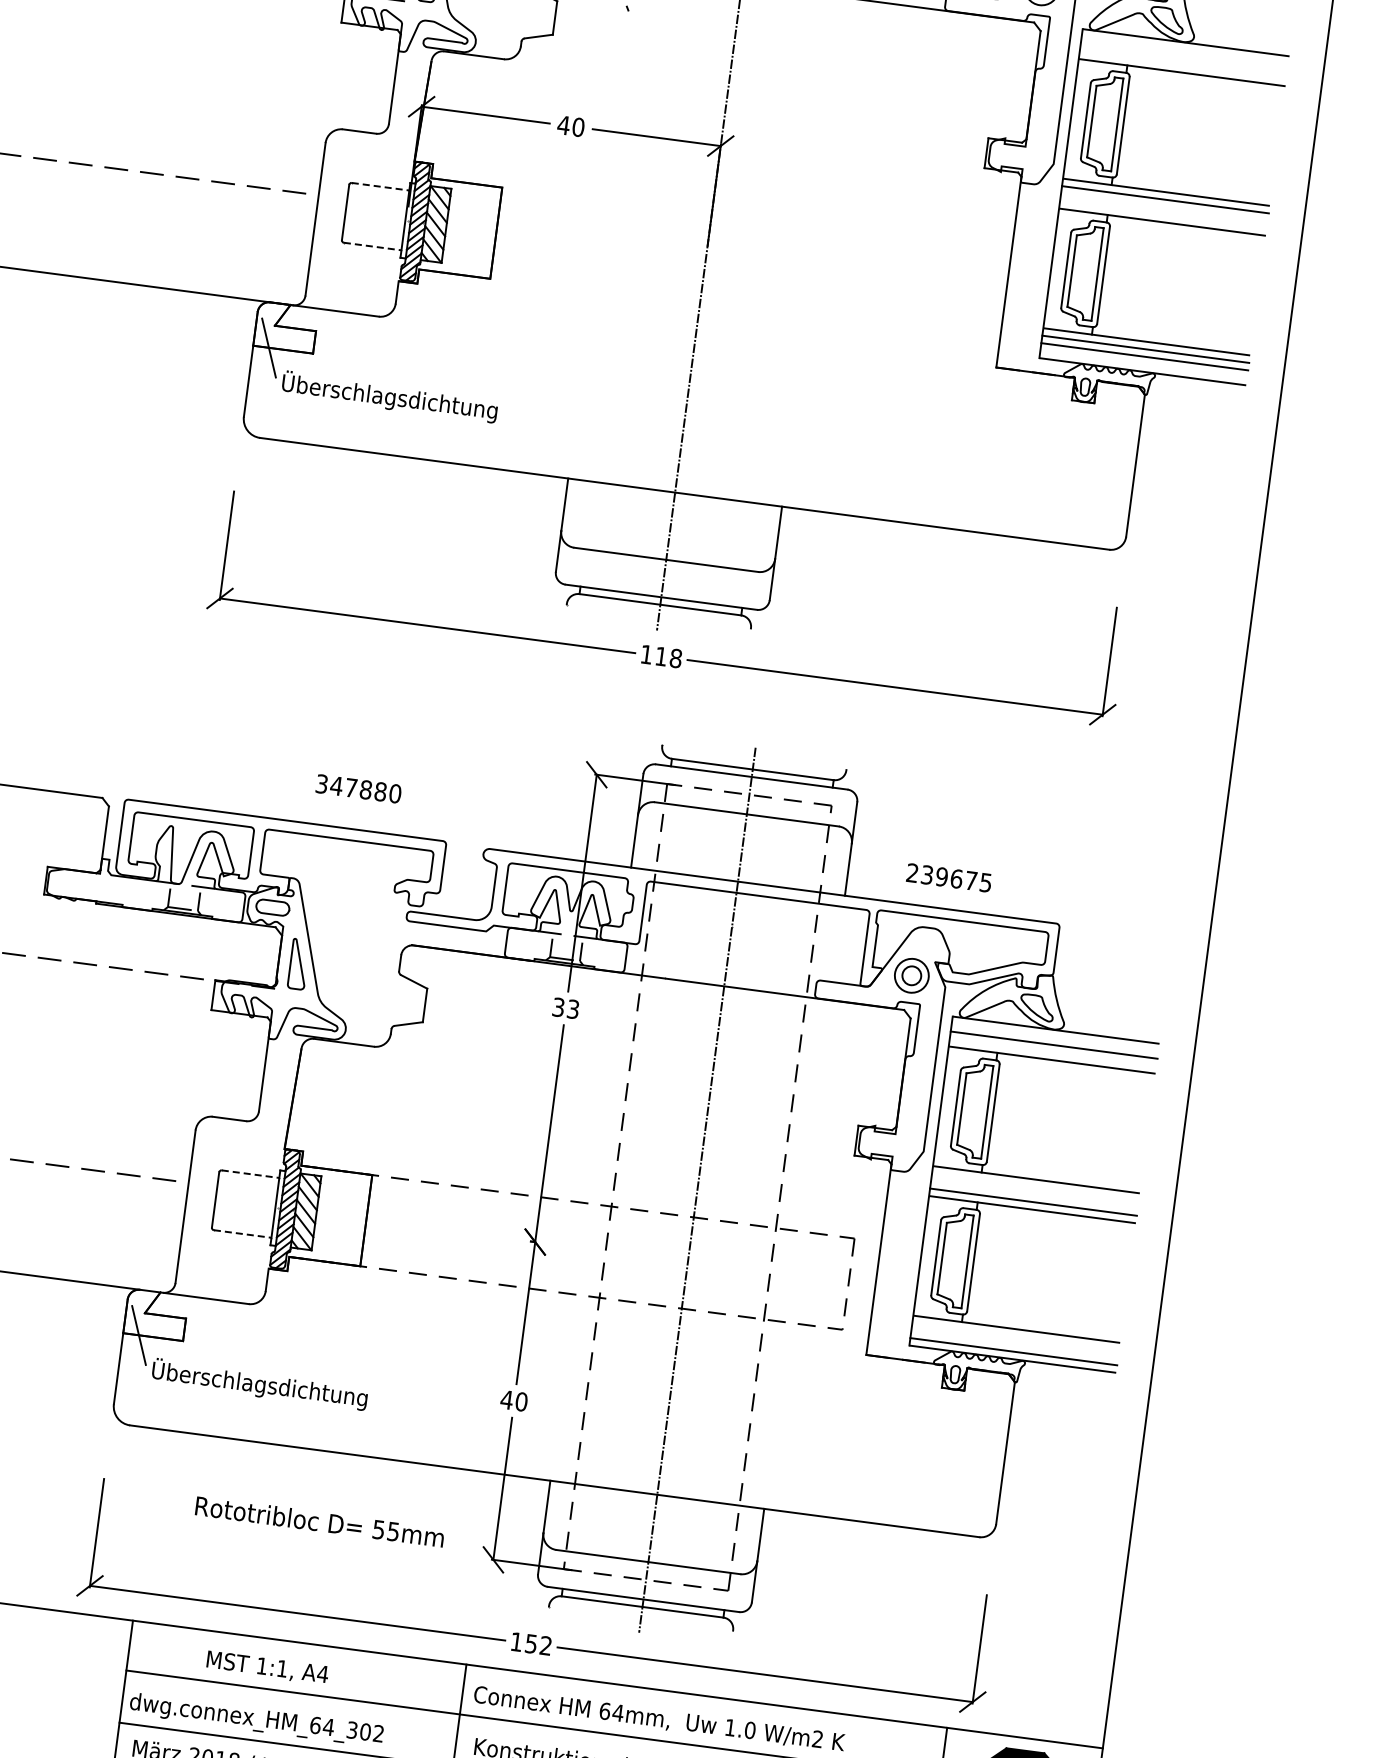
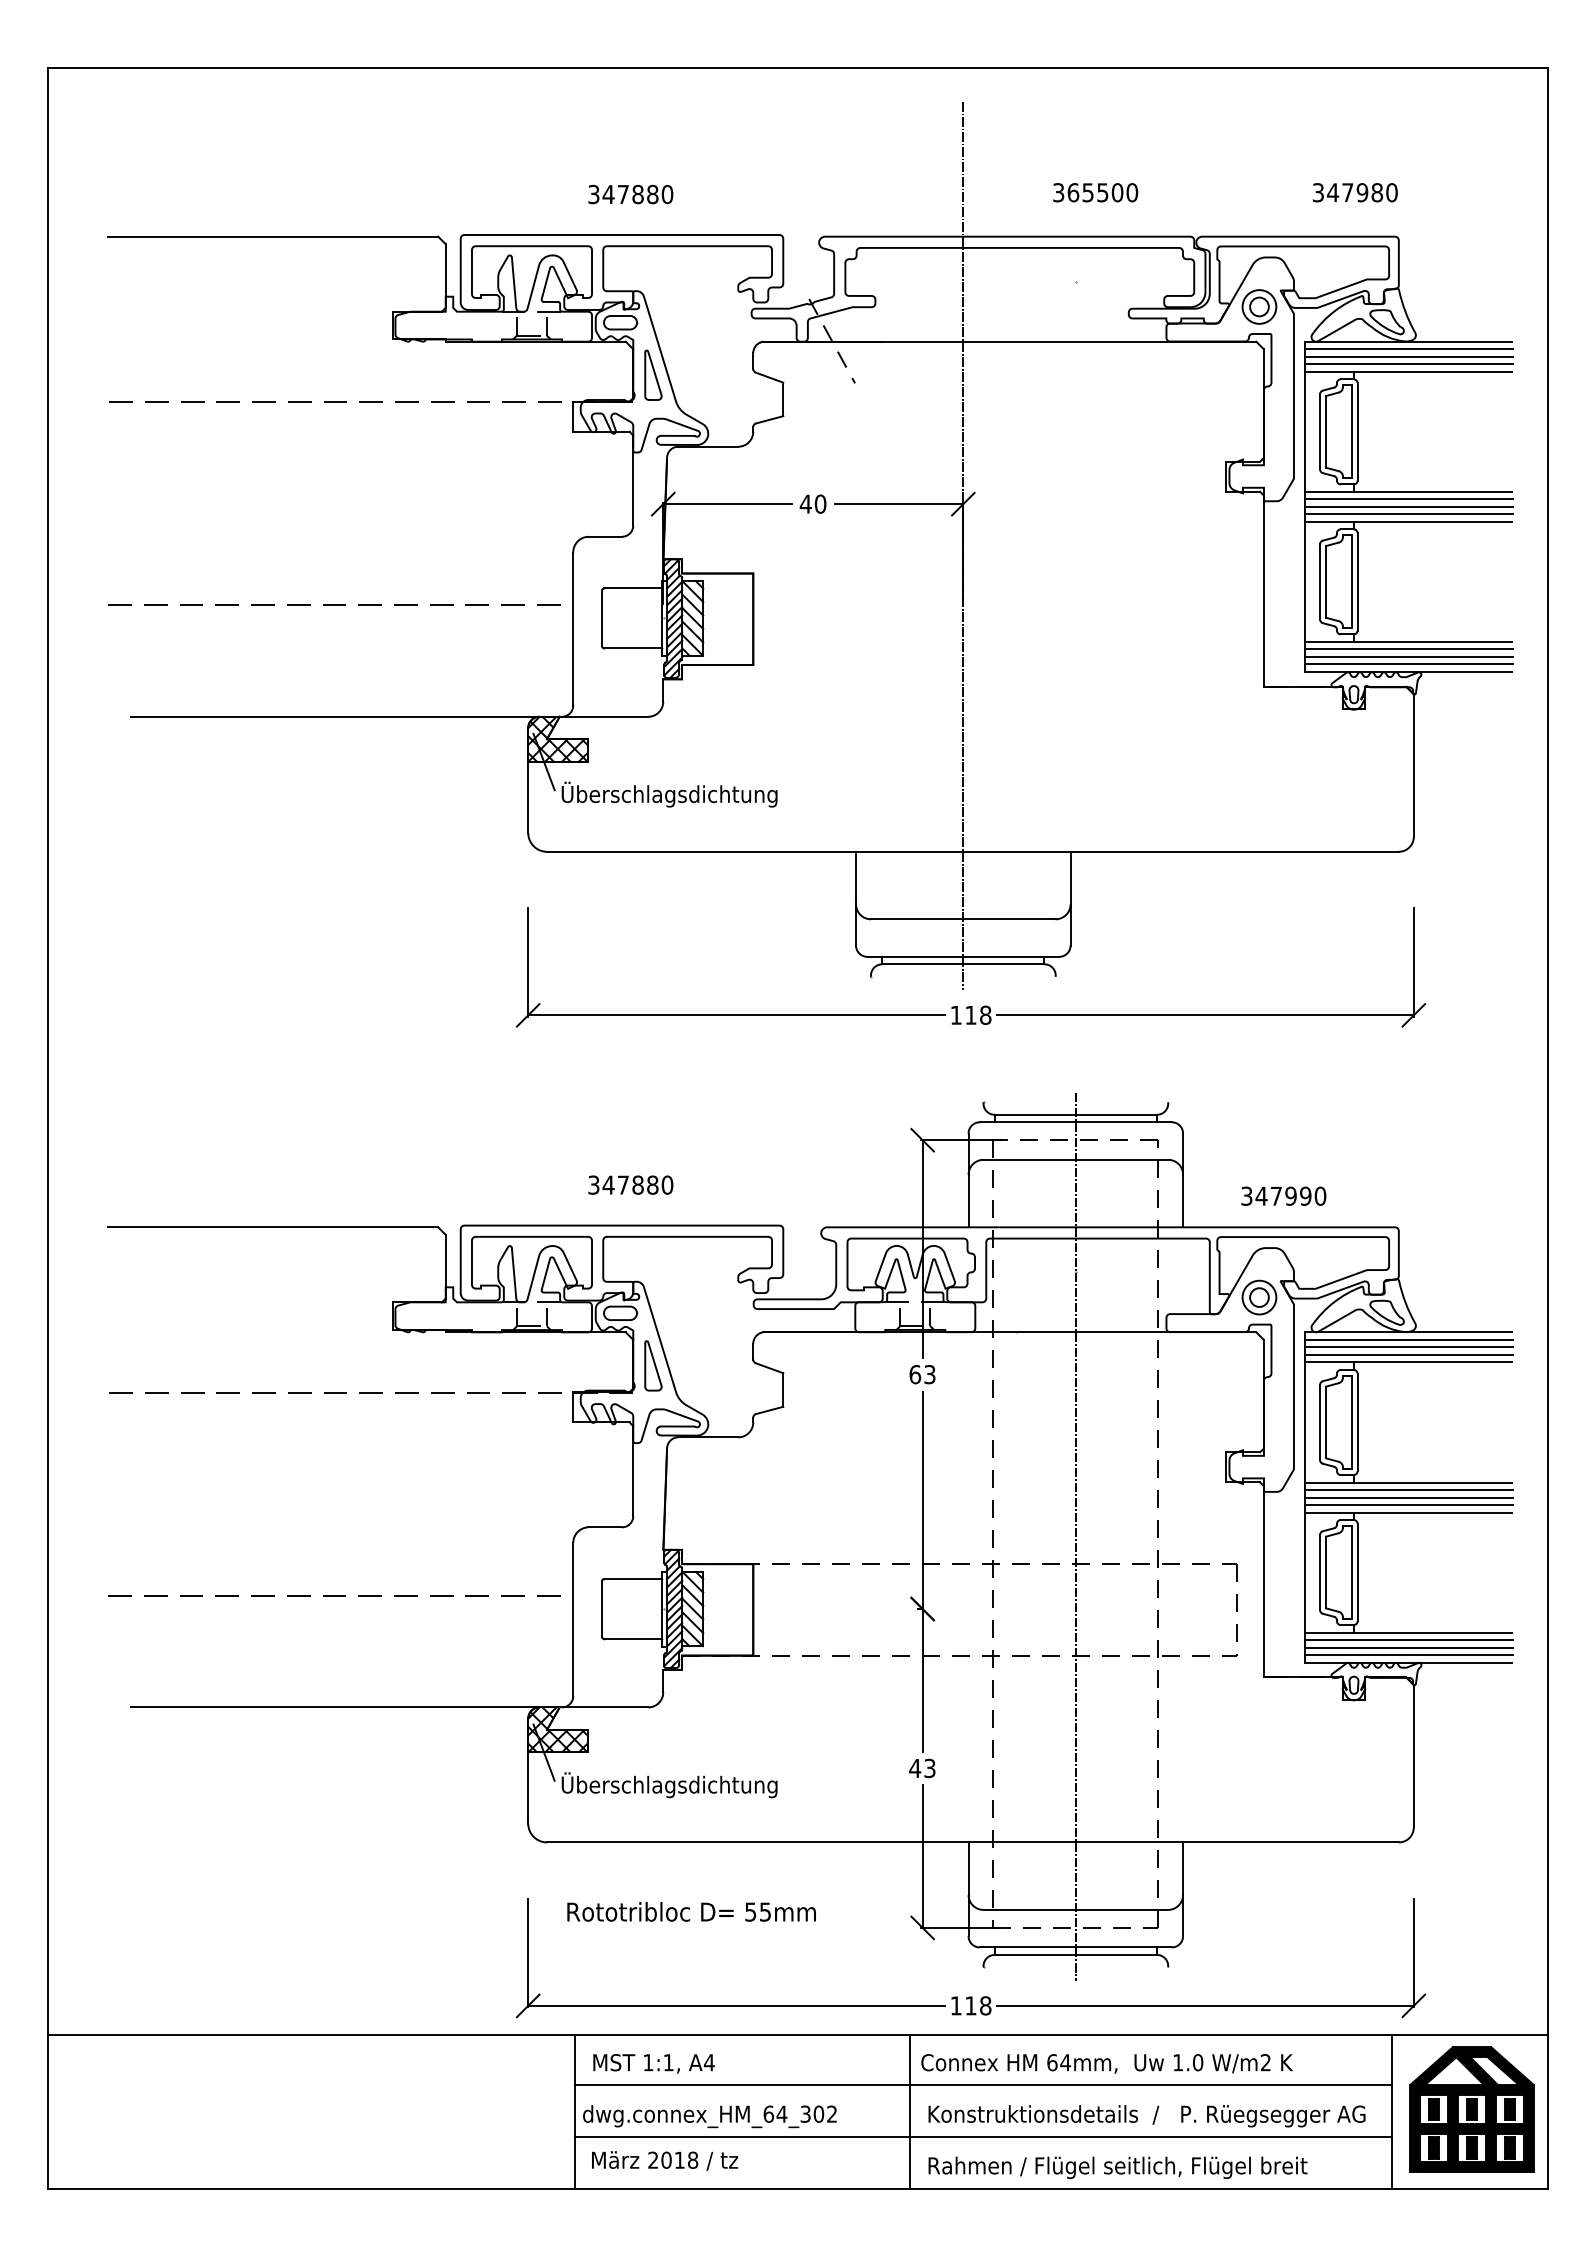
line: (1184, 50) -> (1408, 349), added
line: (1183, 57) -> (1408, 356), added
line: (1182, 65) -> (1408, 364), added
line: (380, 186) -> (633, 588), dashed -> solid
line: (1164, 206) -> (1408, 506), added
line: (1163, 214) -> (1408, 514), added
line: (373, 246) -> (633, 648), dashed -> solid
hatch: (286, 326) -> (558, 738), added
line: (1143, 364) -> (1408, 664), added
text: (358, 788) -> (630, 1184), moved
text: (949, 877) -> (1283, 1195), 239675 -> 347990
text: (558, 1007) -> (915, 1374), 33 -> 63
line: (1054, 1037) -> (1408, 1339), added
line: (1052, 1052) -> (1408, 1354), added
line: (250, 1174) -> (633, 1579), dashed -> solid
line: (1035, 1187) -> (1408, 1490), added
line: (1034, 1194) -> (1408, 1497), added
line: (243, 1234) -> (633, 1639), dashed -> solid
hatch: (156, 1314) -> (558, 1729), added
line: (1015, 1337) -> (1408, 1640), added
line: (1014, 1344) -> (1408, 1647), added
text: (521, 1401) -> (929, 1768), 40 -> 43
text: (319, 1521) -> (691, 1911), moved
text: (538, 1644) -> (978, 2005), 152 -> 118
text: (267, 1667) -> (653, 2063), moved

